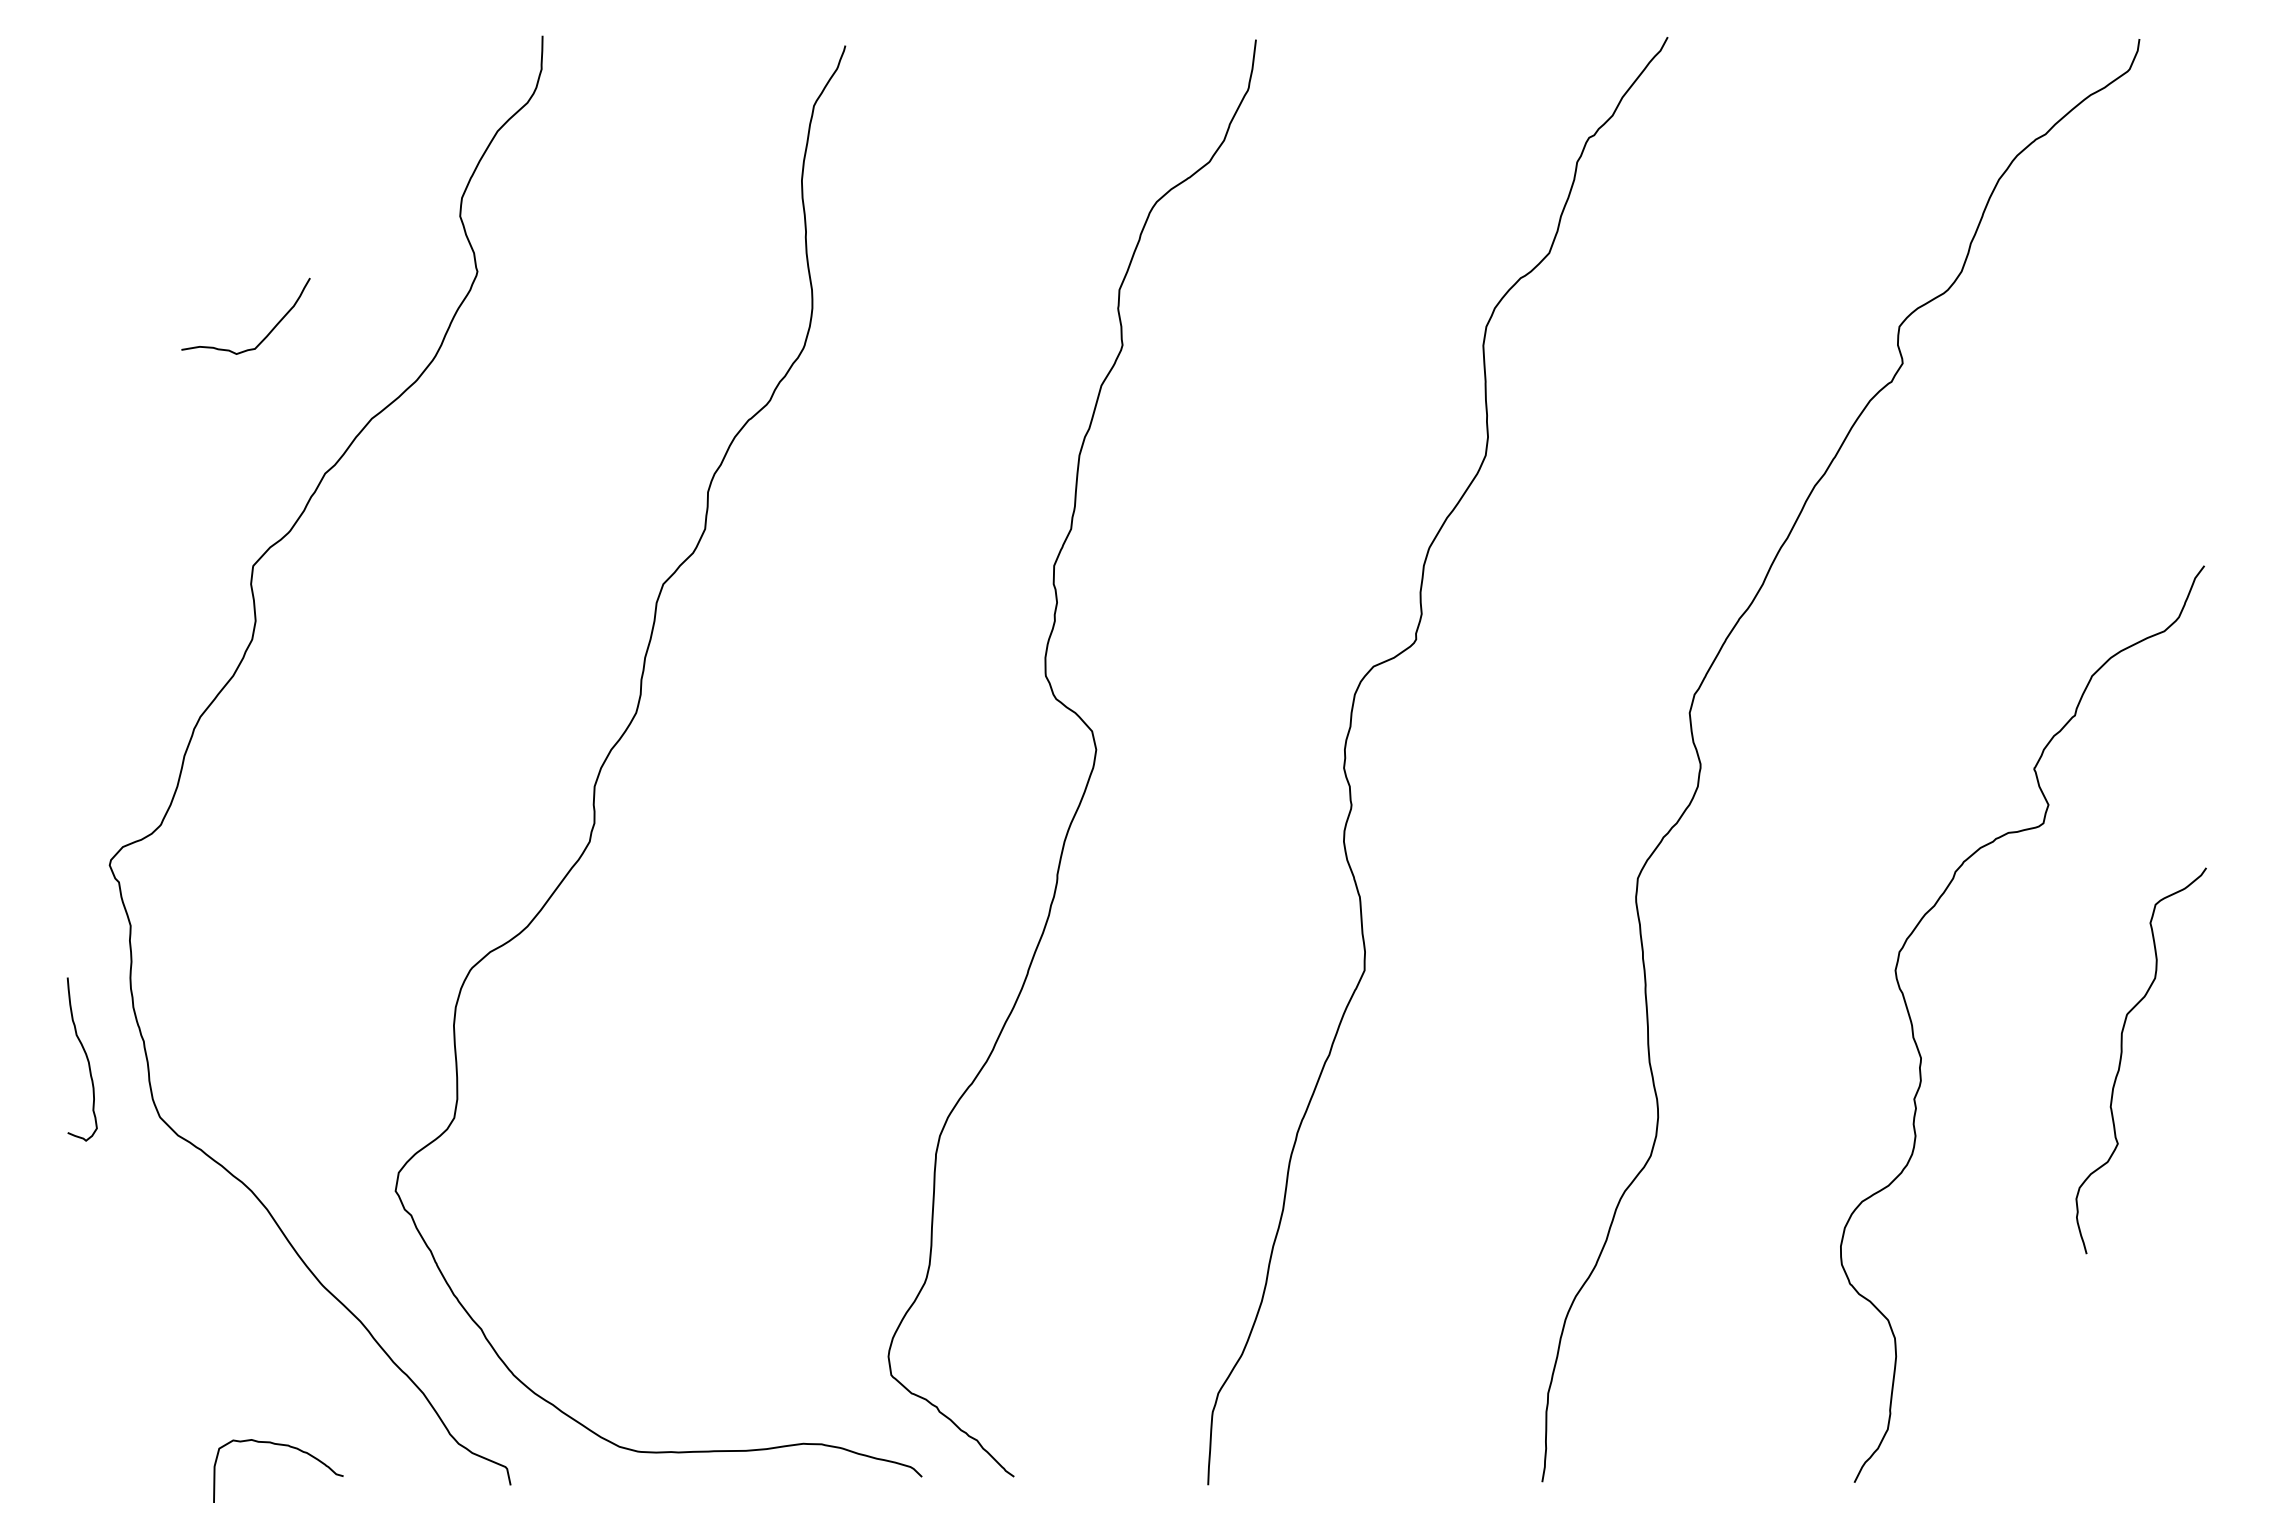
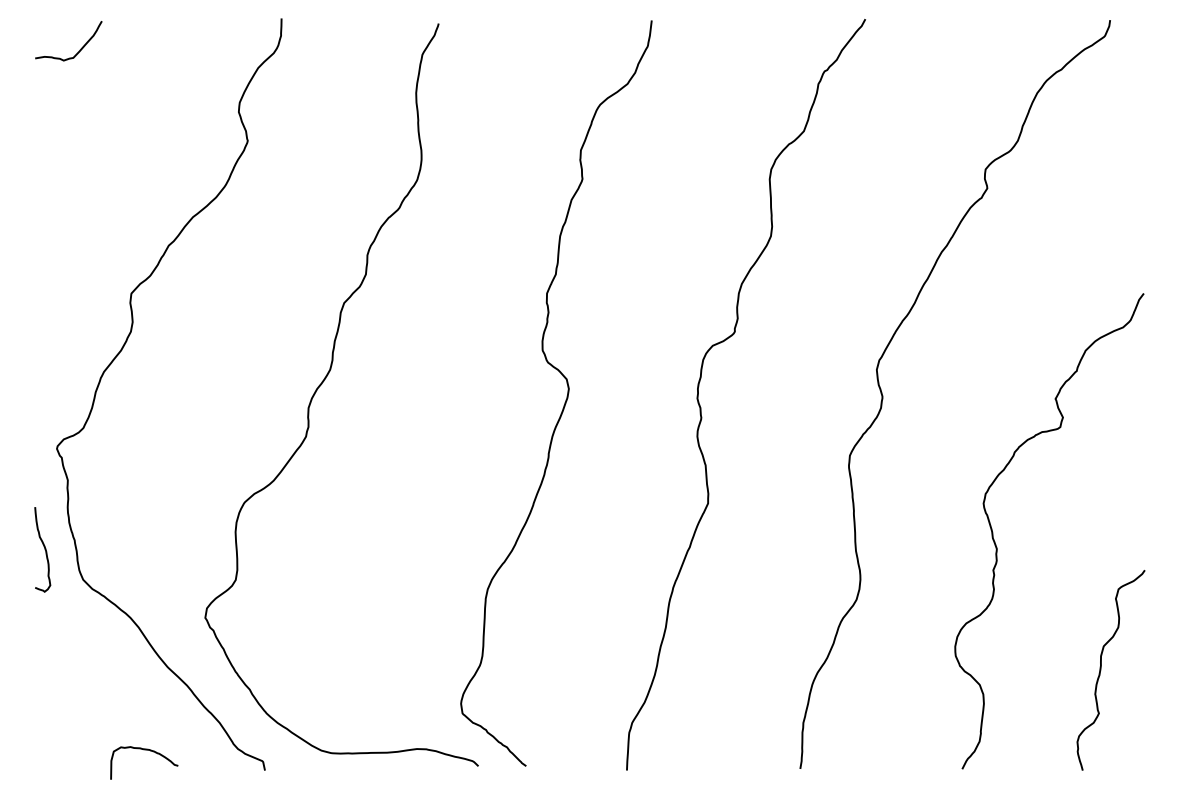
curve: (266, 332) -> (79, 49), moved
curve: (2122, 1061) -> (1101, 670), moved

